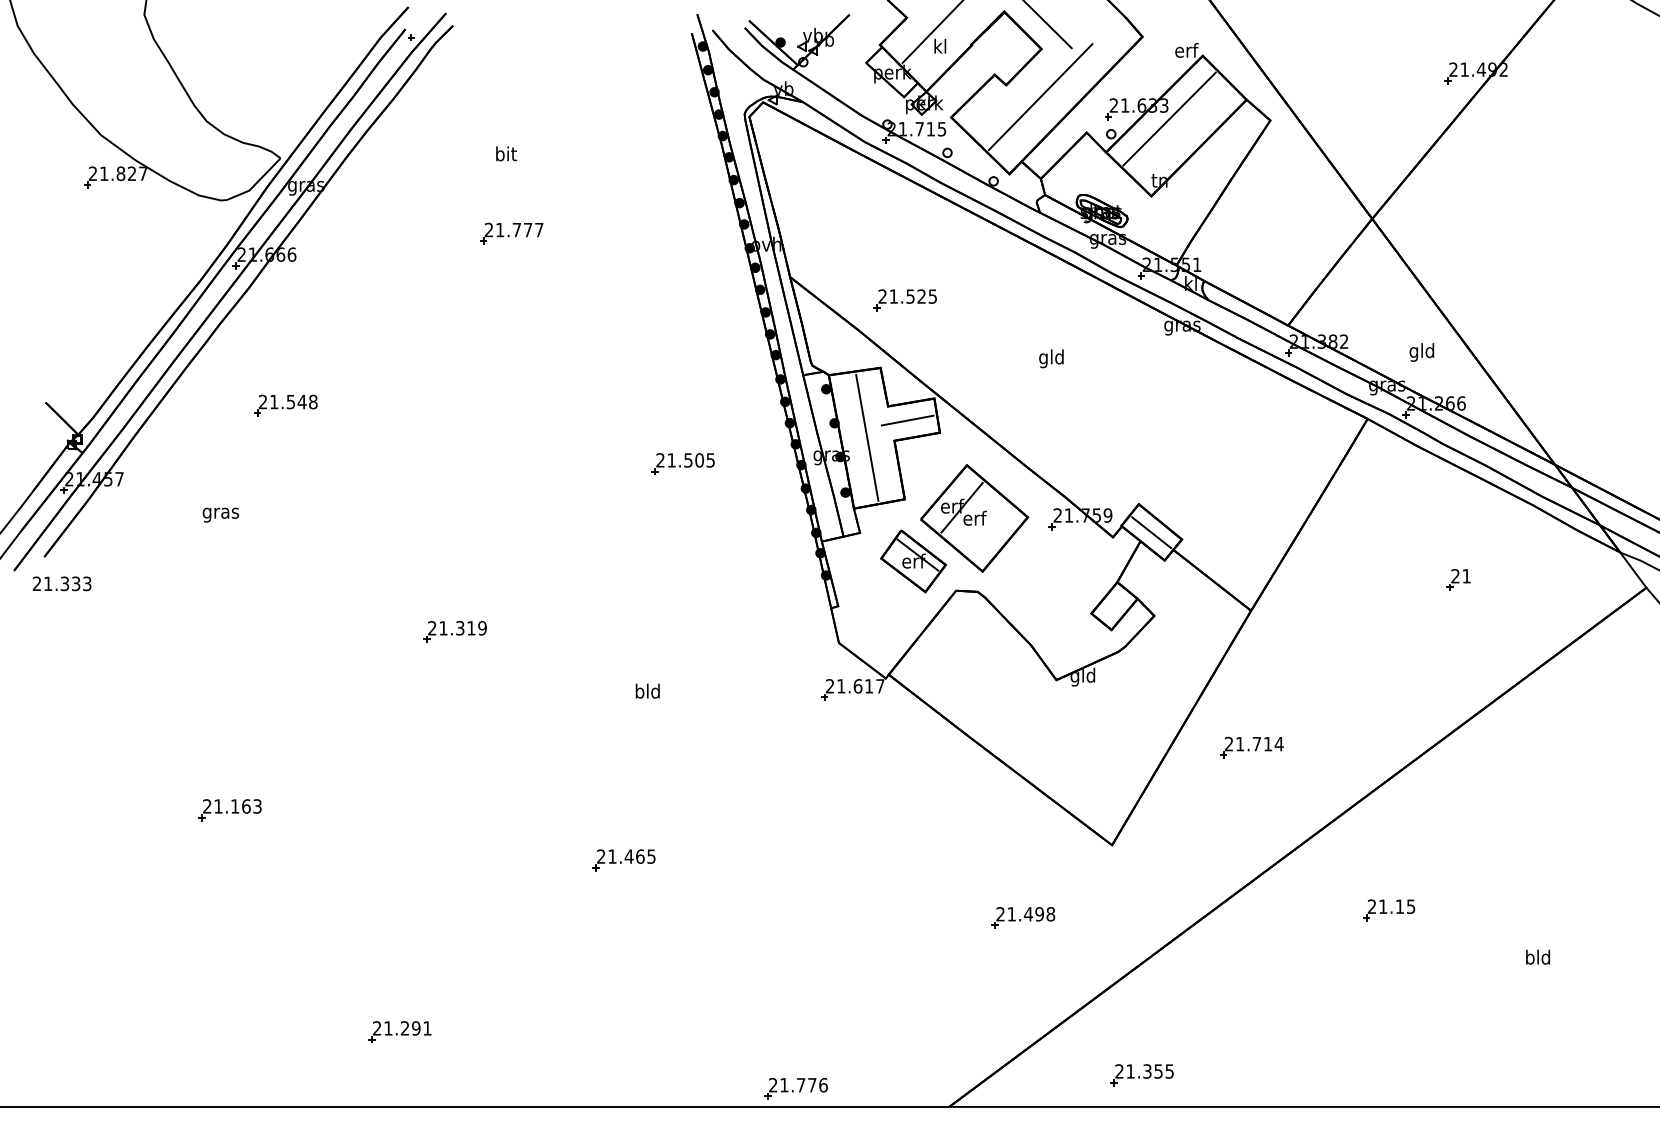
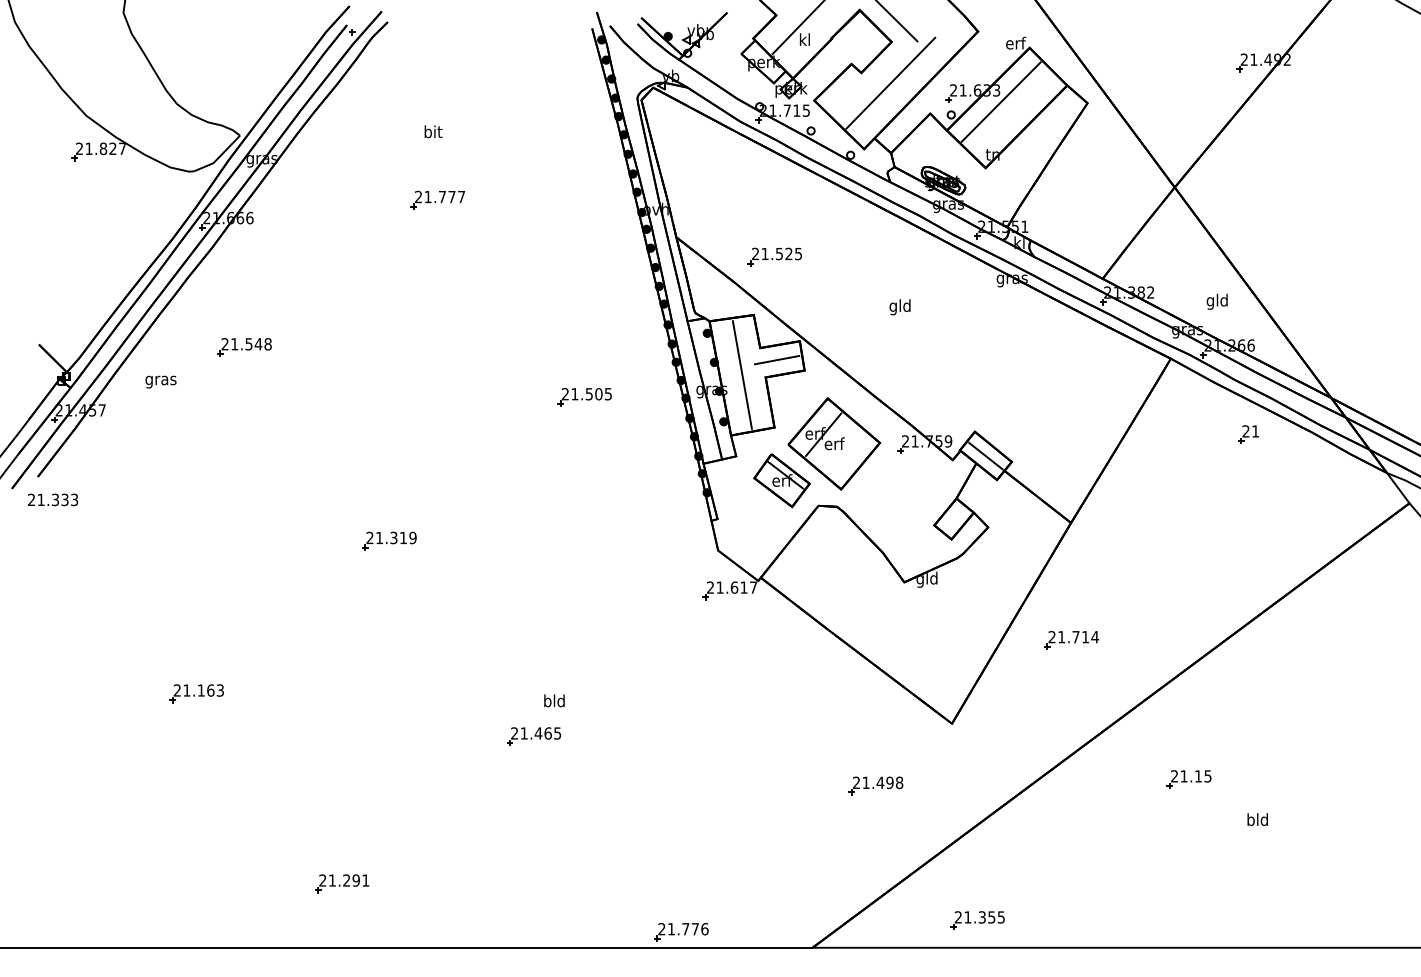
text: (220, 514) -> (160, 381), moved
part: (1458, 579) -> (1248, 434), moved
text: (647, 690) -> (554, 700), moved
text: (1537, 957) -> (1257, 819), moved

